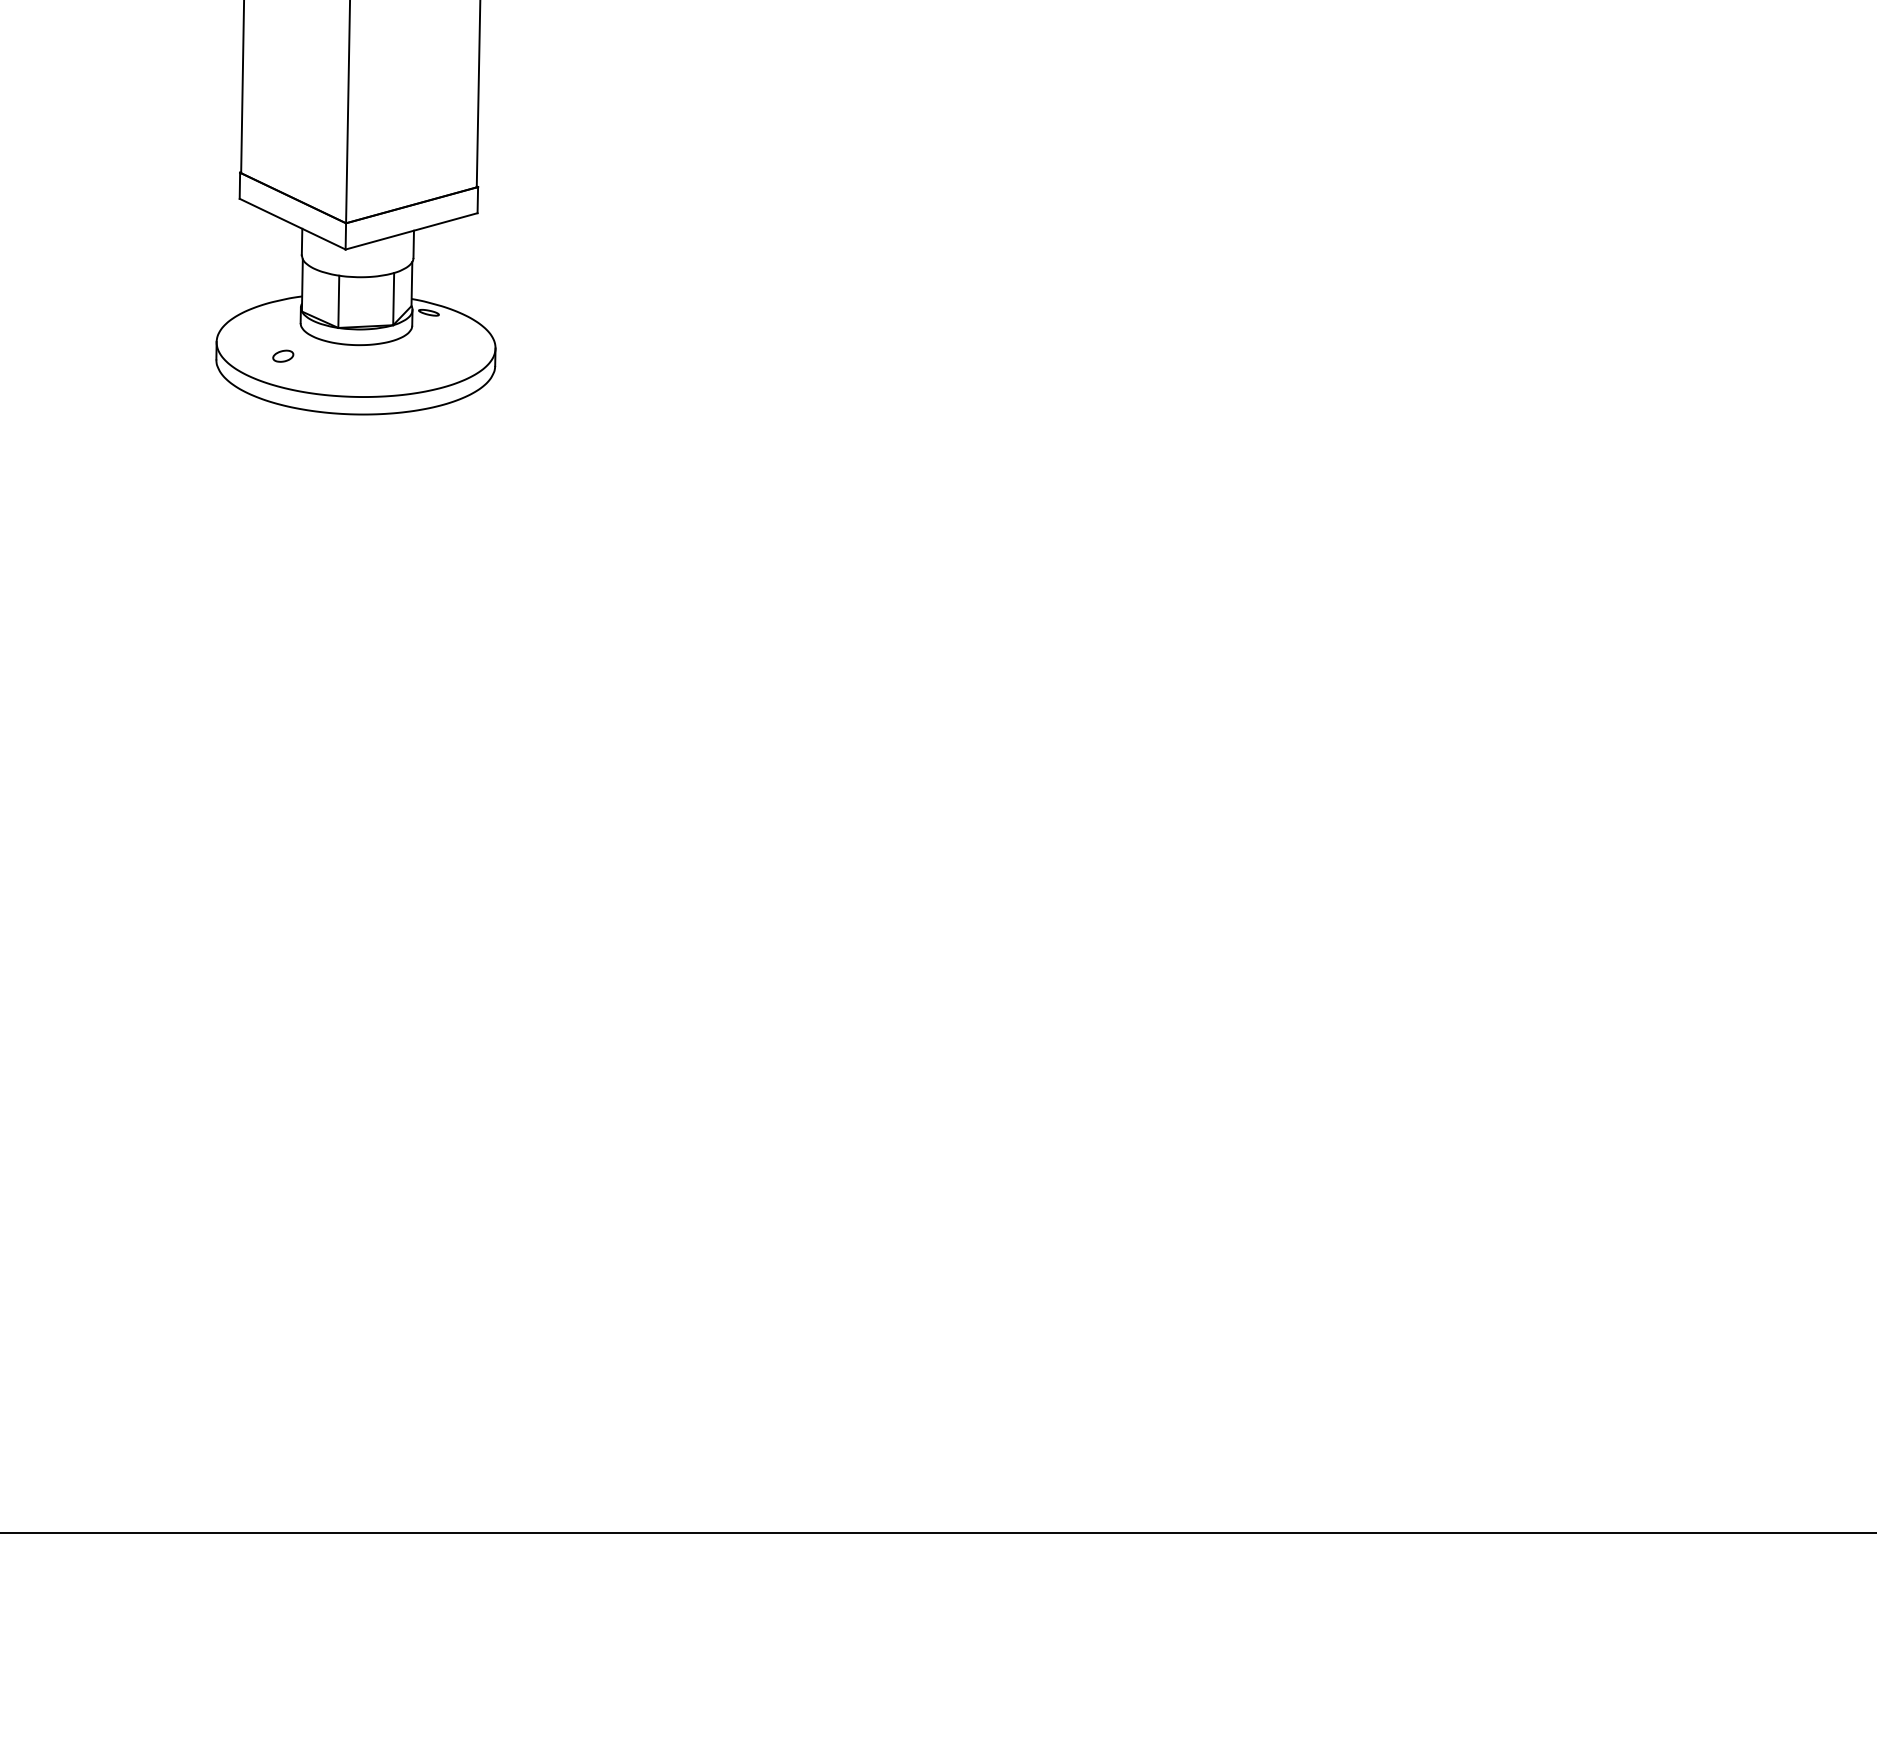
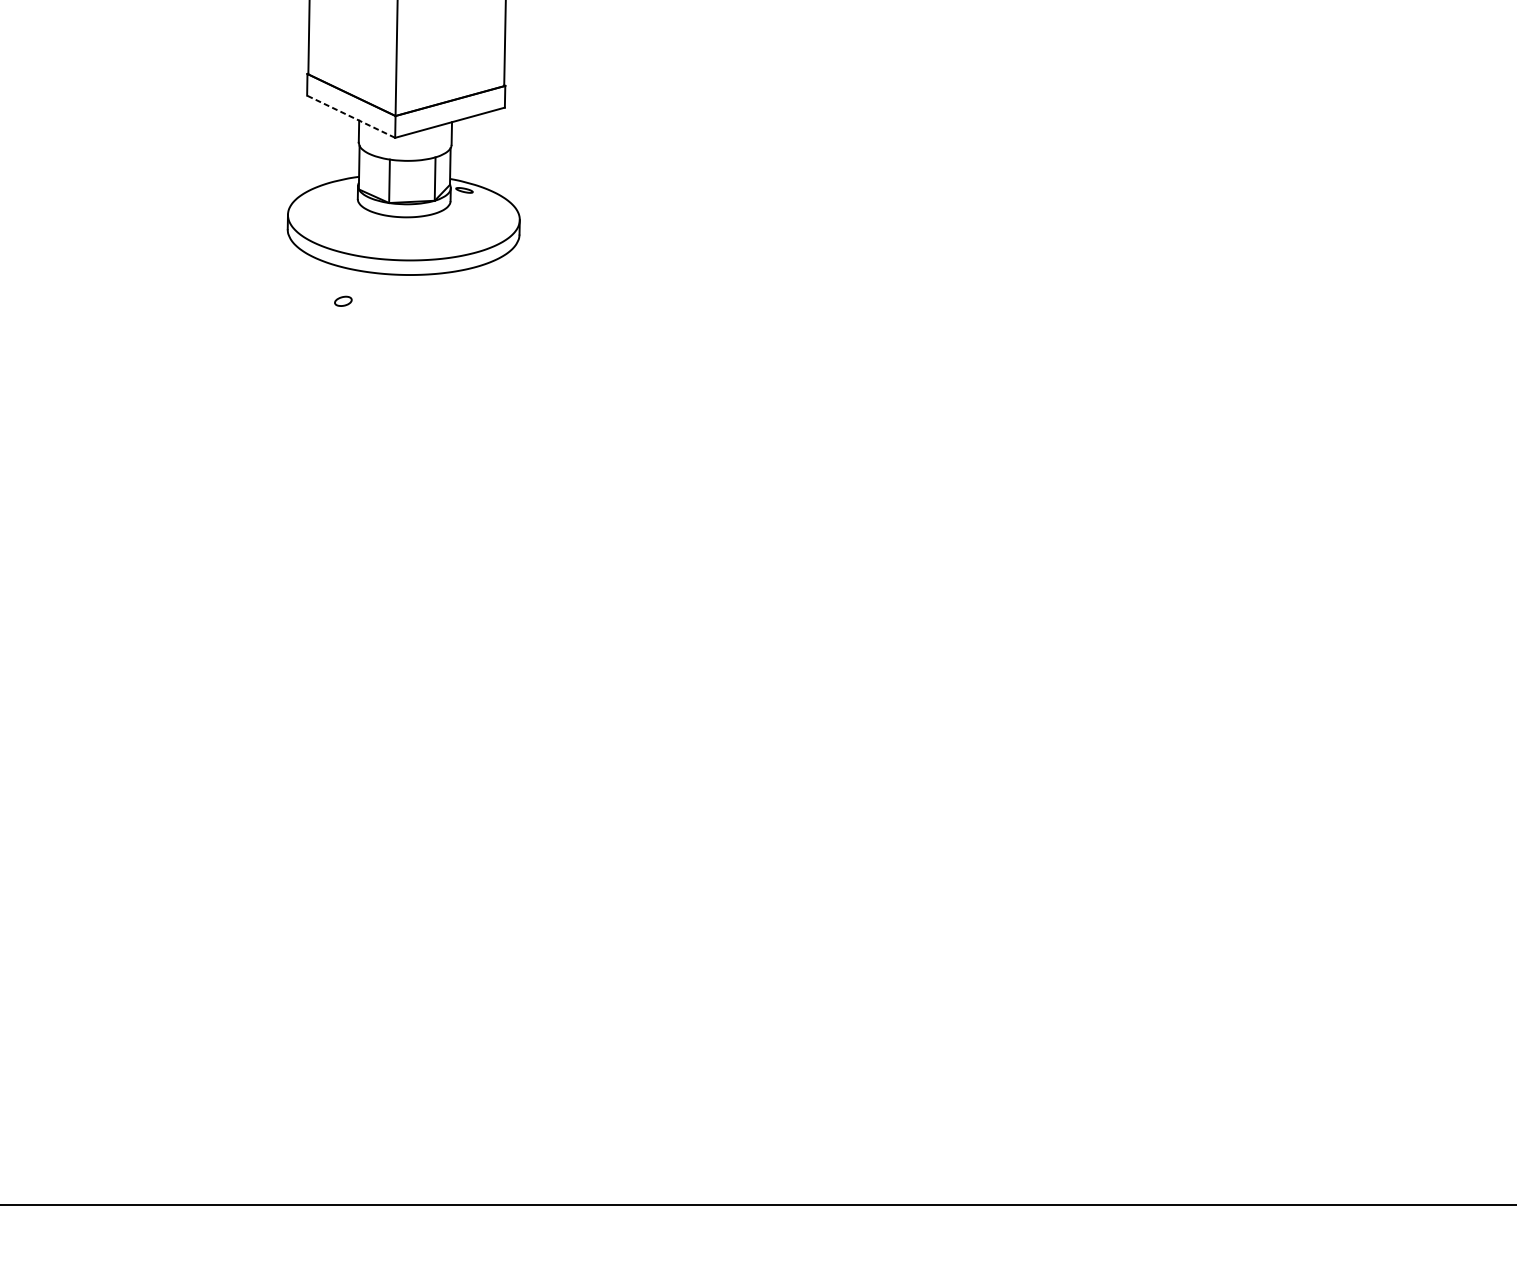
line: (292, 224) -> (351, 117), solid -> dashed
part: (283, 355) -> (343, 300), moved

